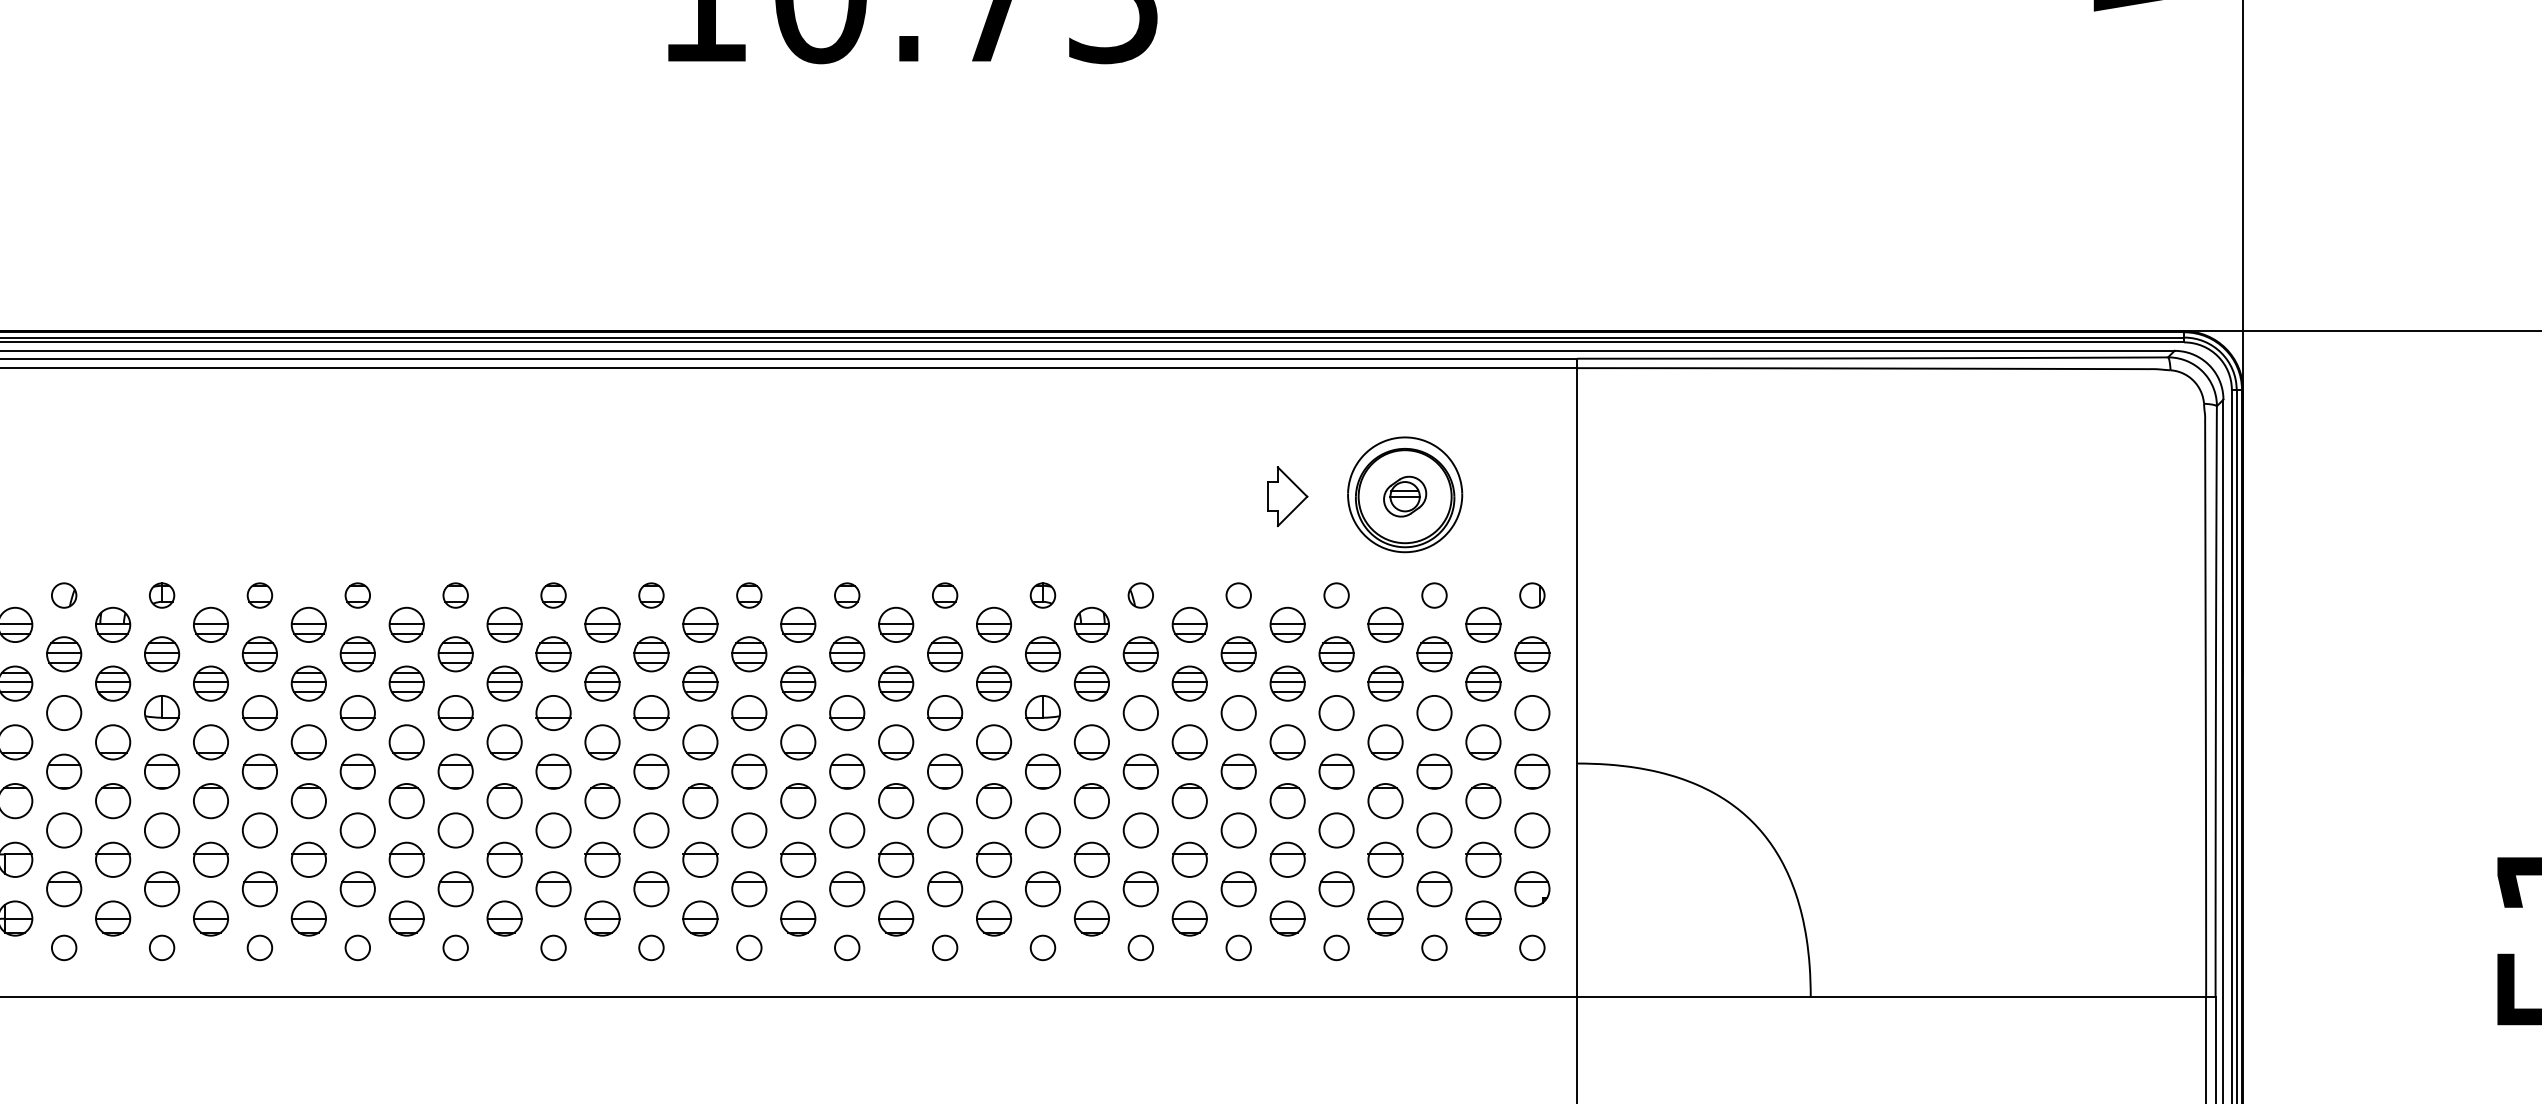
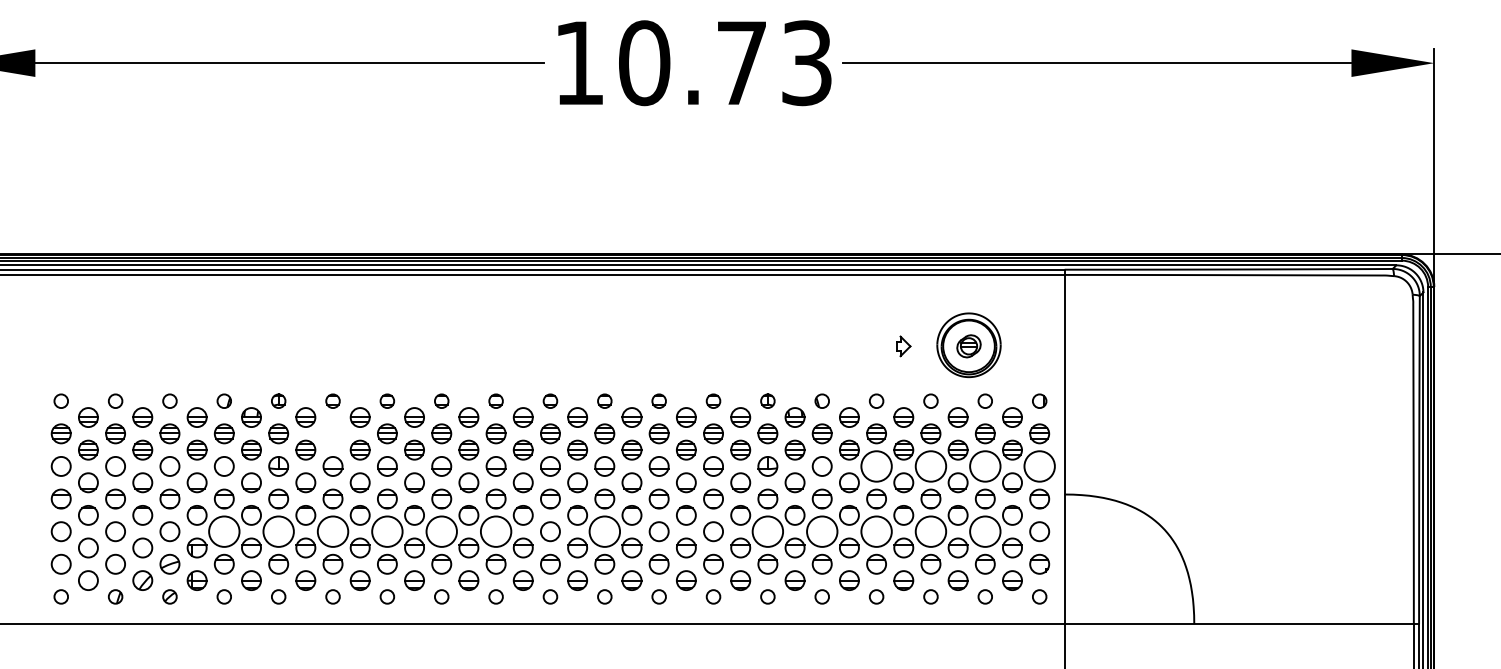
part: (1287, 496) -> (903, 346), size x0.6
part: (258, 653) -> (332, 433), removed
circle: (1238, 711) -> (876, 465), size x1.6
circle: (1335, 711) -> (930, 465), size x1.6
circle: (1433, 711) -> (984, 465), size x1.6
circle: (1532, 711) -> (1039, 465), size x1.6
circle: (62, 830) -> (223, 531), size x1.6
circle: (161, 830) -> (278, 531), size x1.6
circle: (258, 830) -> (332, 531), size x1.6
circle: (356, 830) -> (386, 531), size x1.6
circle: (455, 830) -> (441, 531), size x1.6
circle: (552, 830) -> (495, 531), size x1.6
circle: (748, 830) -> (604, 531), size x1.6
circle: (1042, 830) -> (767, 531), size x1.6
circle: (1139, 830) -> (821, 531), size x1.6
circle: (1238, 830) -> (876, 531), size x1.6
circle: (1335, 830) -> (930, 531), size x1.6
circle: (1433, 830) -> (984, 531), size x1.6

